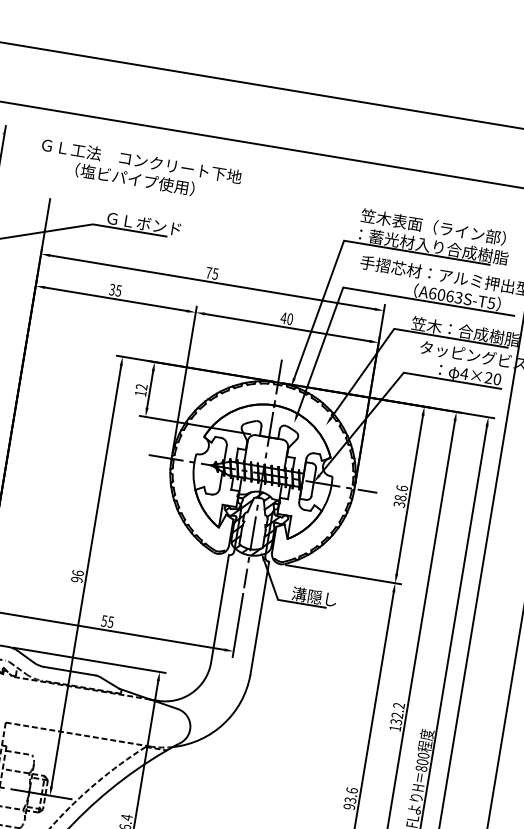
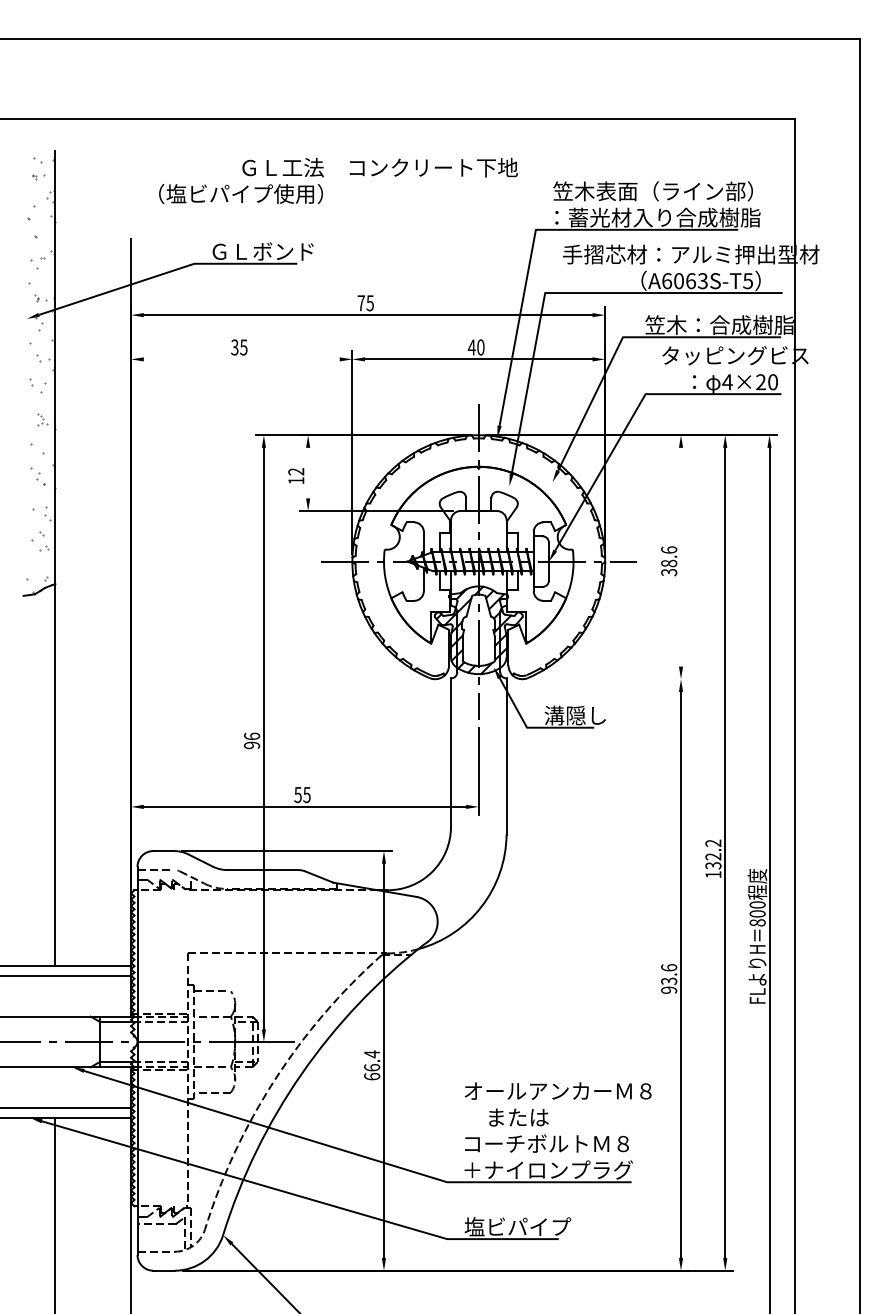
text: (141, 160) -> (379, 167), moved
line: (115, 299) -> (241, 359), removed
line: (150, 389) -> (308, 472), removed
line: (410, 494) -> (681, 556), removed
line: (343, 574) -> (609, 679), removed

